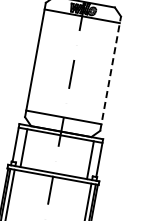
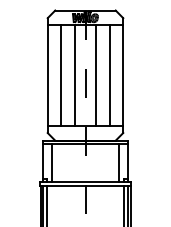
line: (49, 62) -> (61, 75), added
line: (62, 64) -> (74, 75), added
line: (84, 68) -> (96, 75), added
line: (96, 71) -> (109, 75), added
line: (110, 73) -> (123, 75), dashed -> solid

